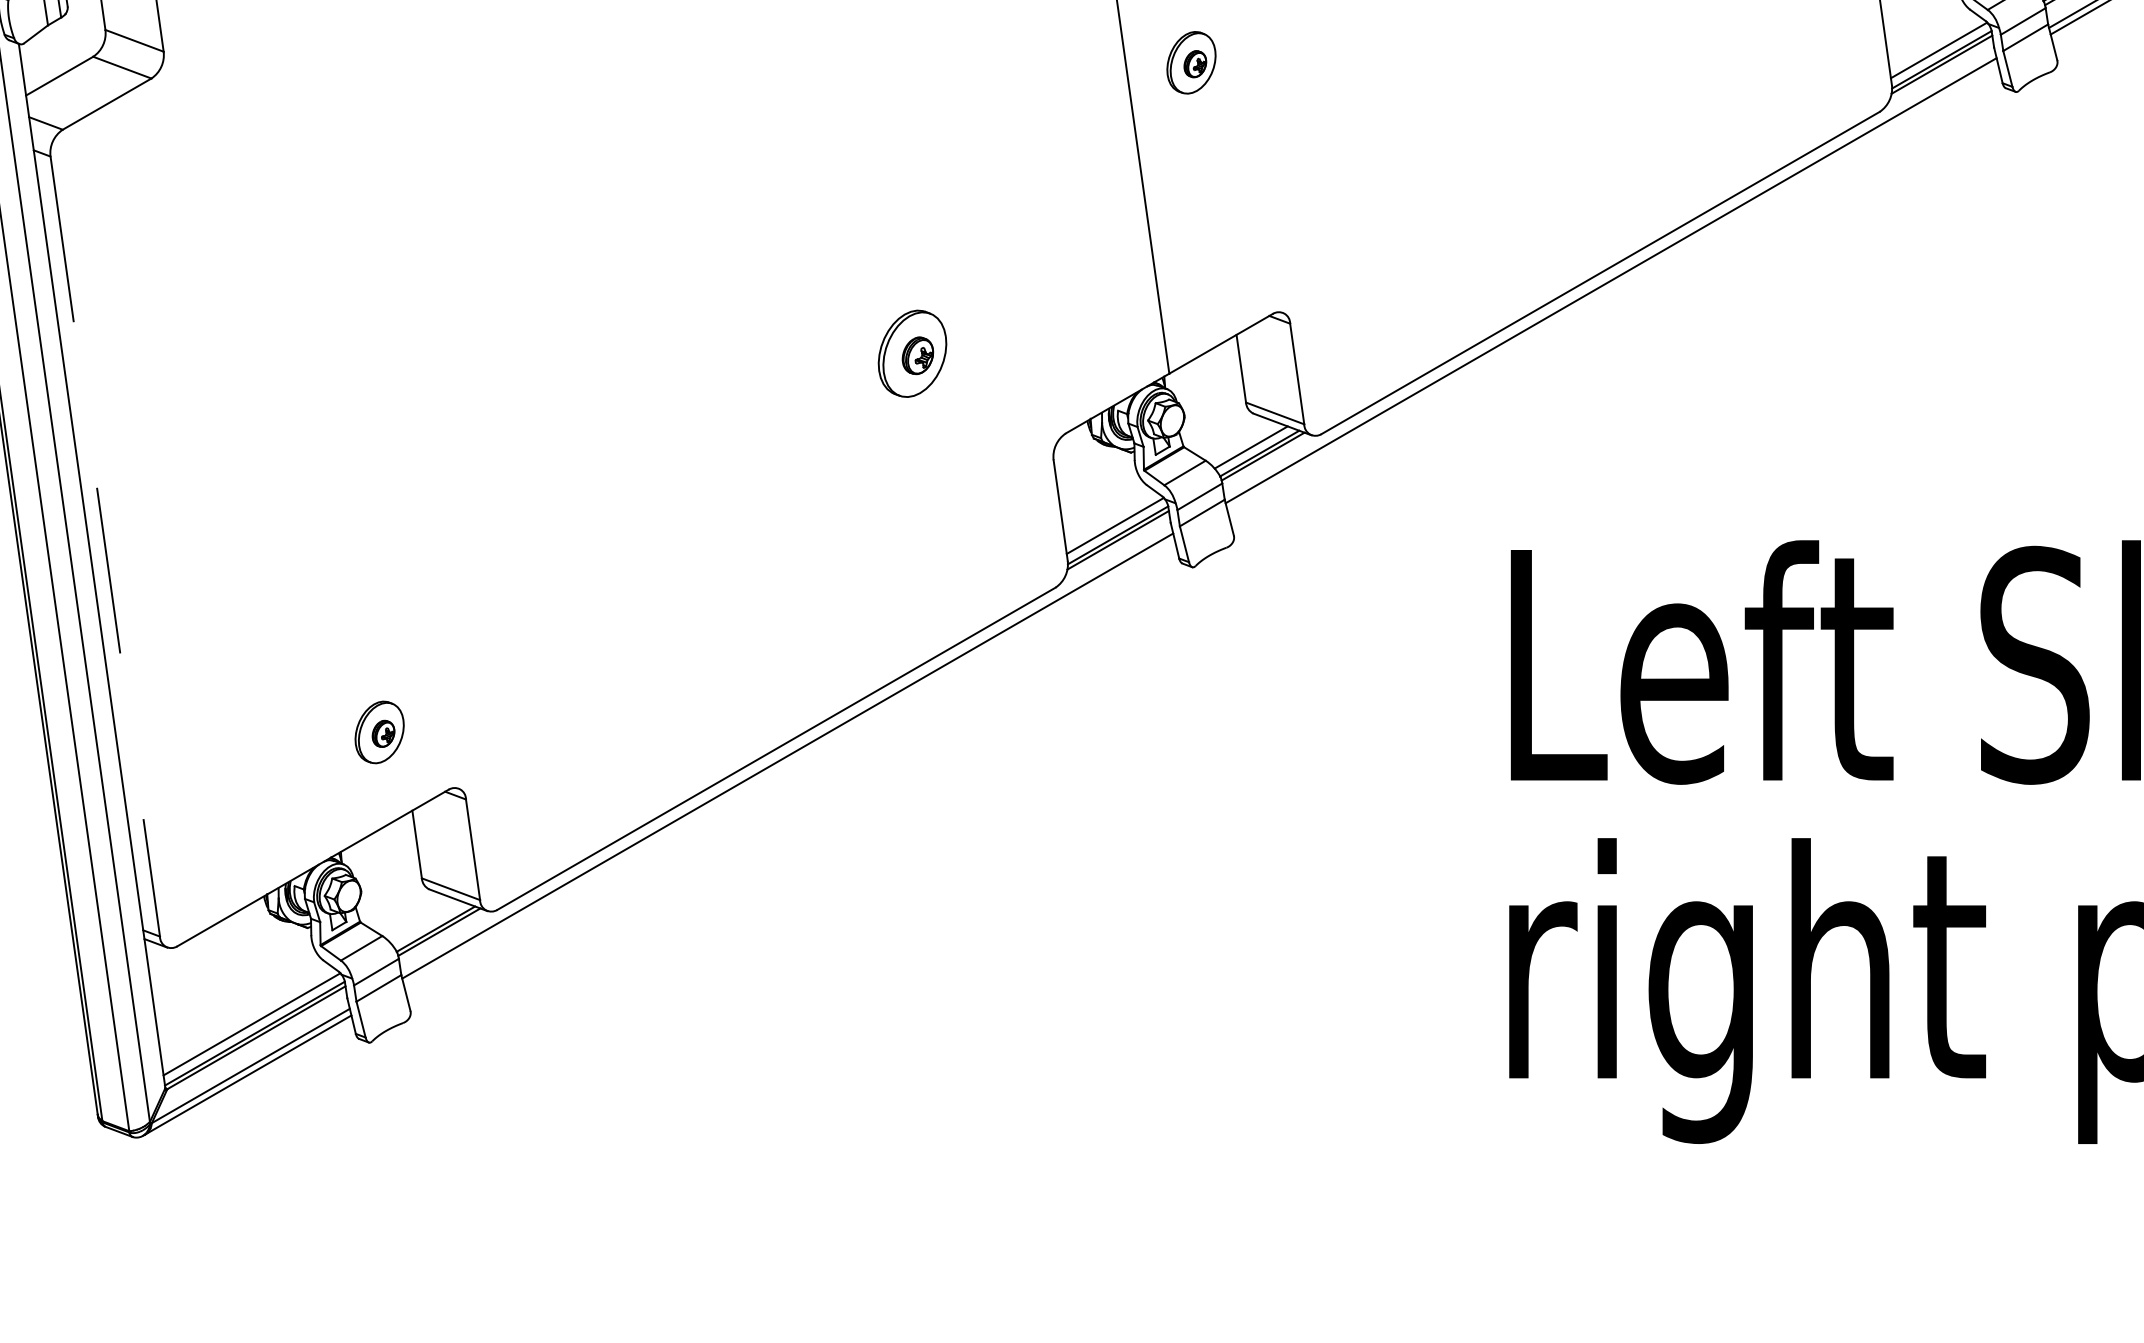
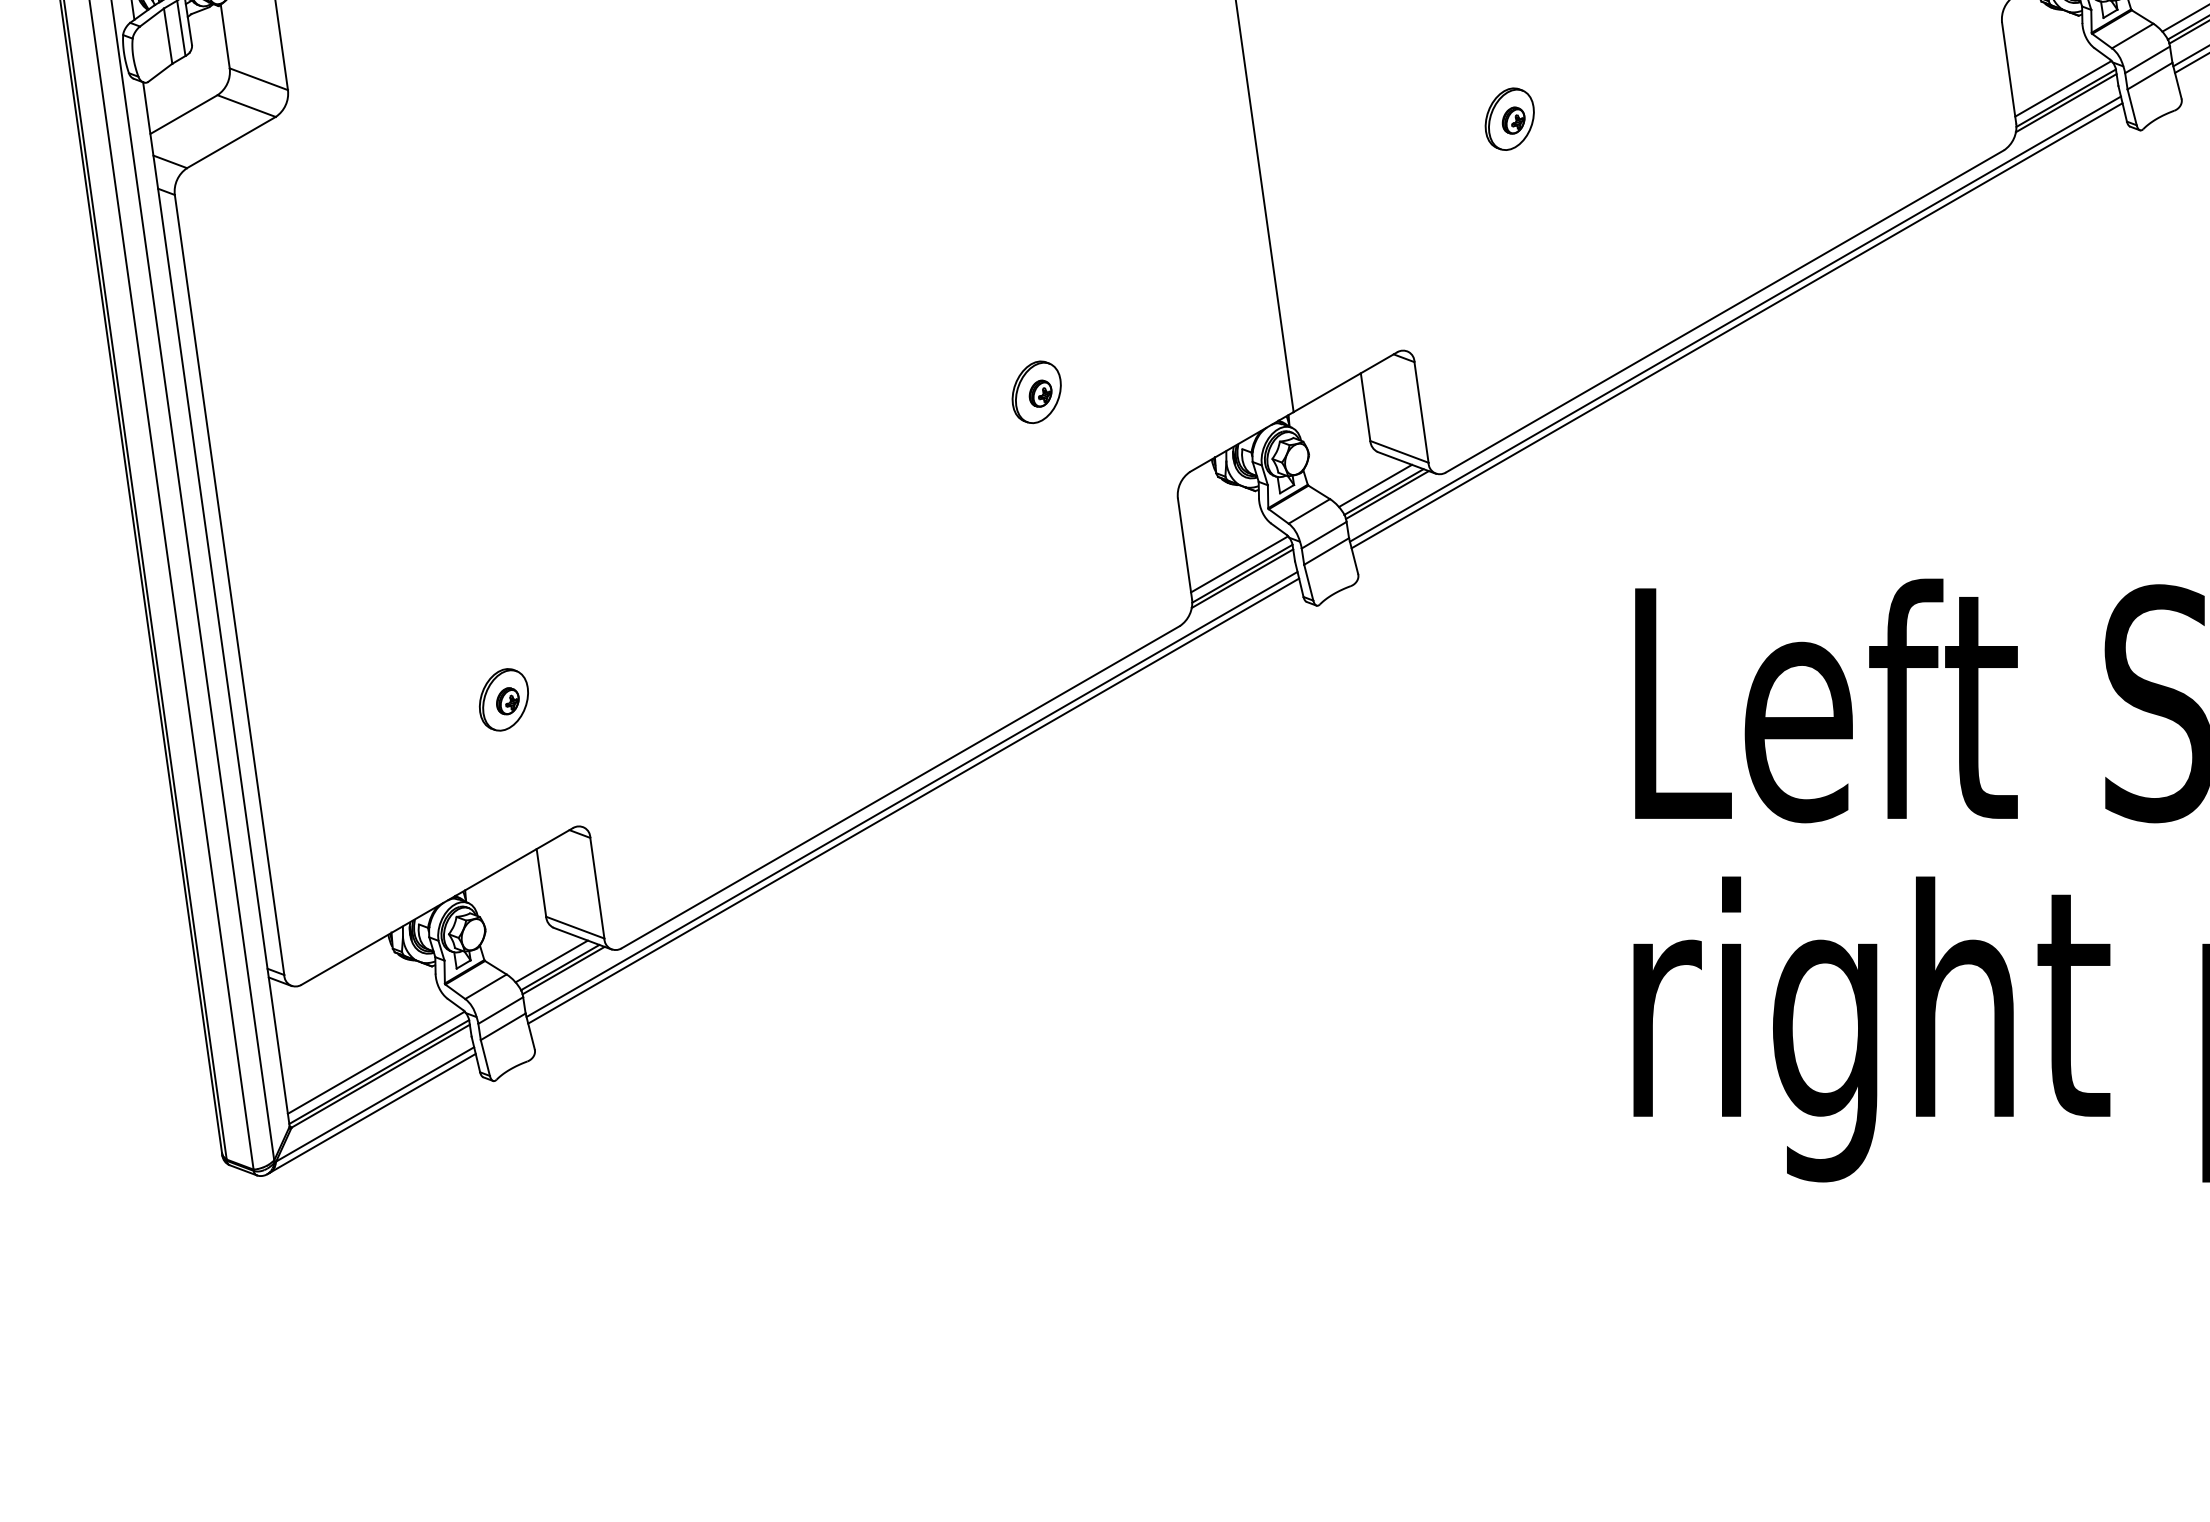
part: (1191, 62) -> (1509, 118), moved
line: (1612, 287) -> (1736, 325), added
part: (912, 354) -> (1036, 392), size x0.71
line: (105, 547) -> (229, 585), dashed -> solid
part: (379, 732) -> (503, 699), moved
line: (789, 762) -> (913, 800), added
line: (427, 923) -> (551, 961), added

